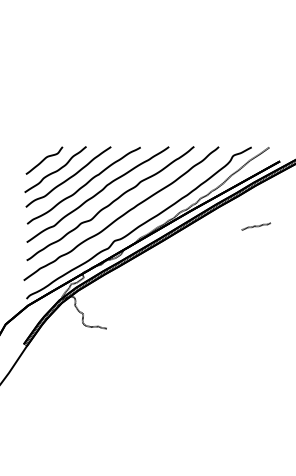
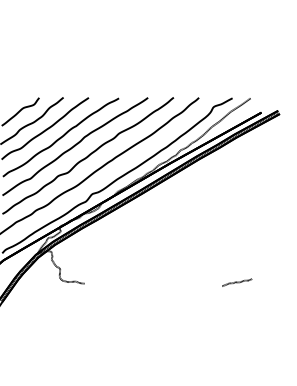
line: (255, 226) -> (236, 282), moved

